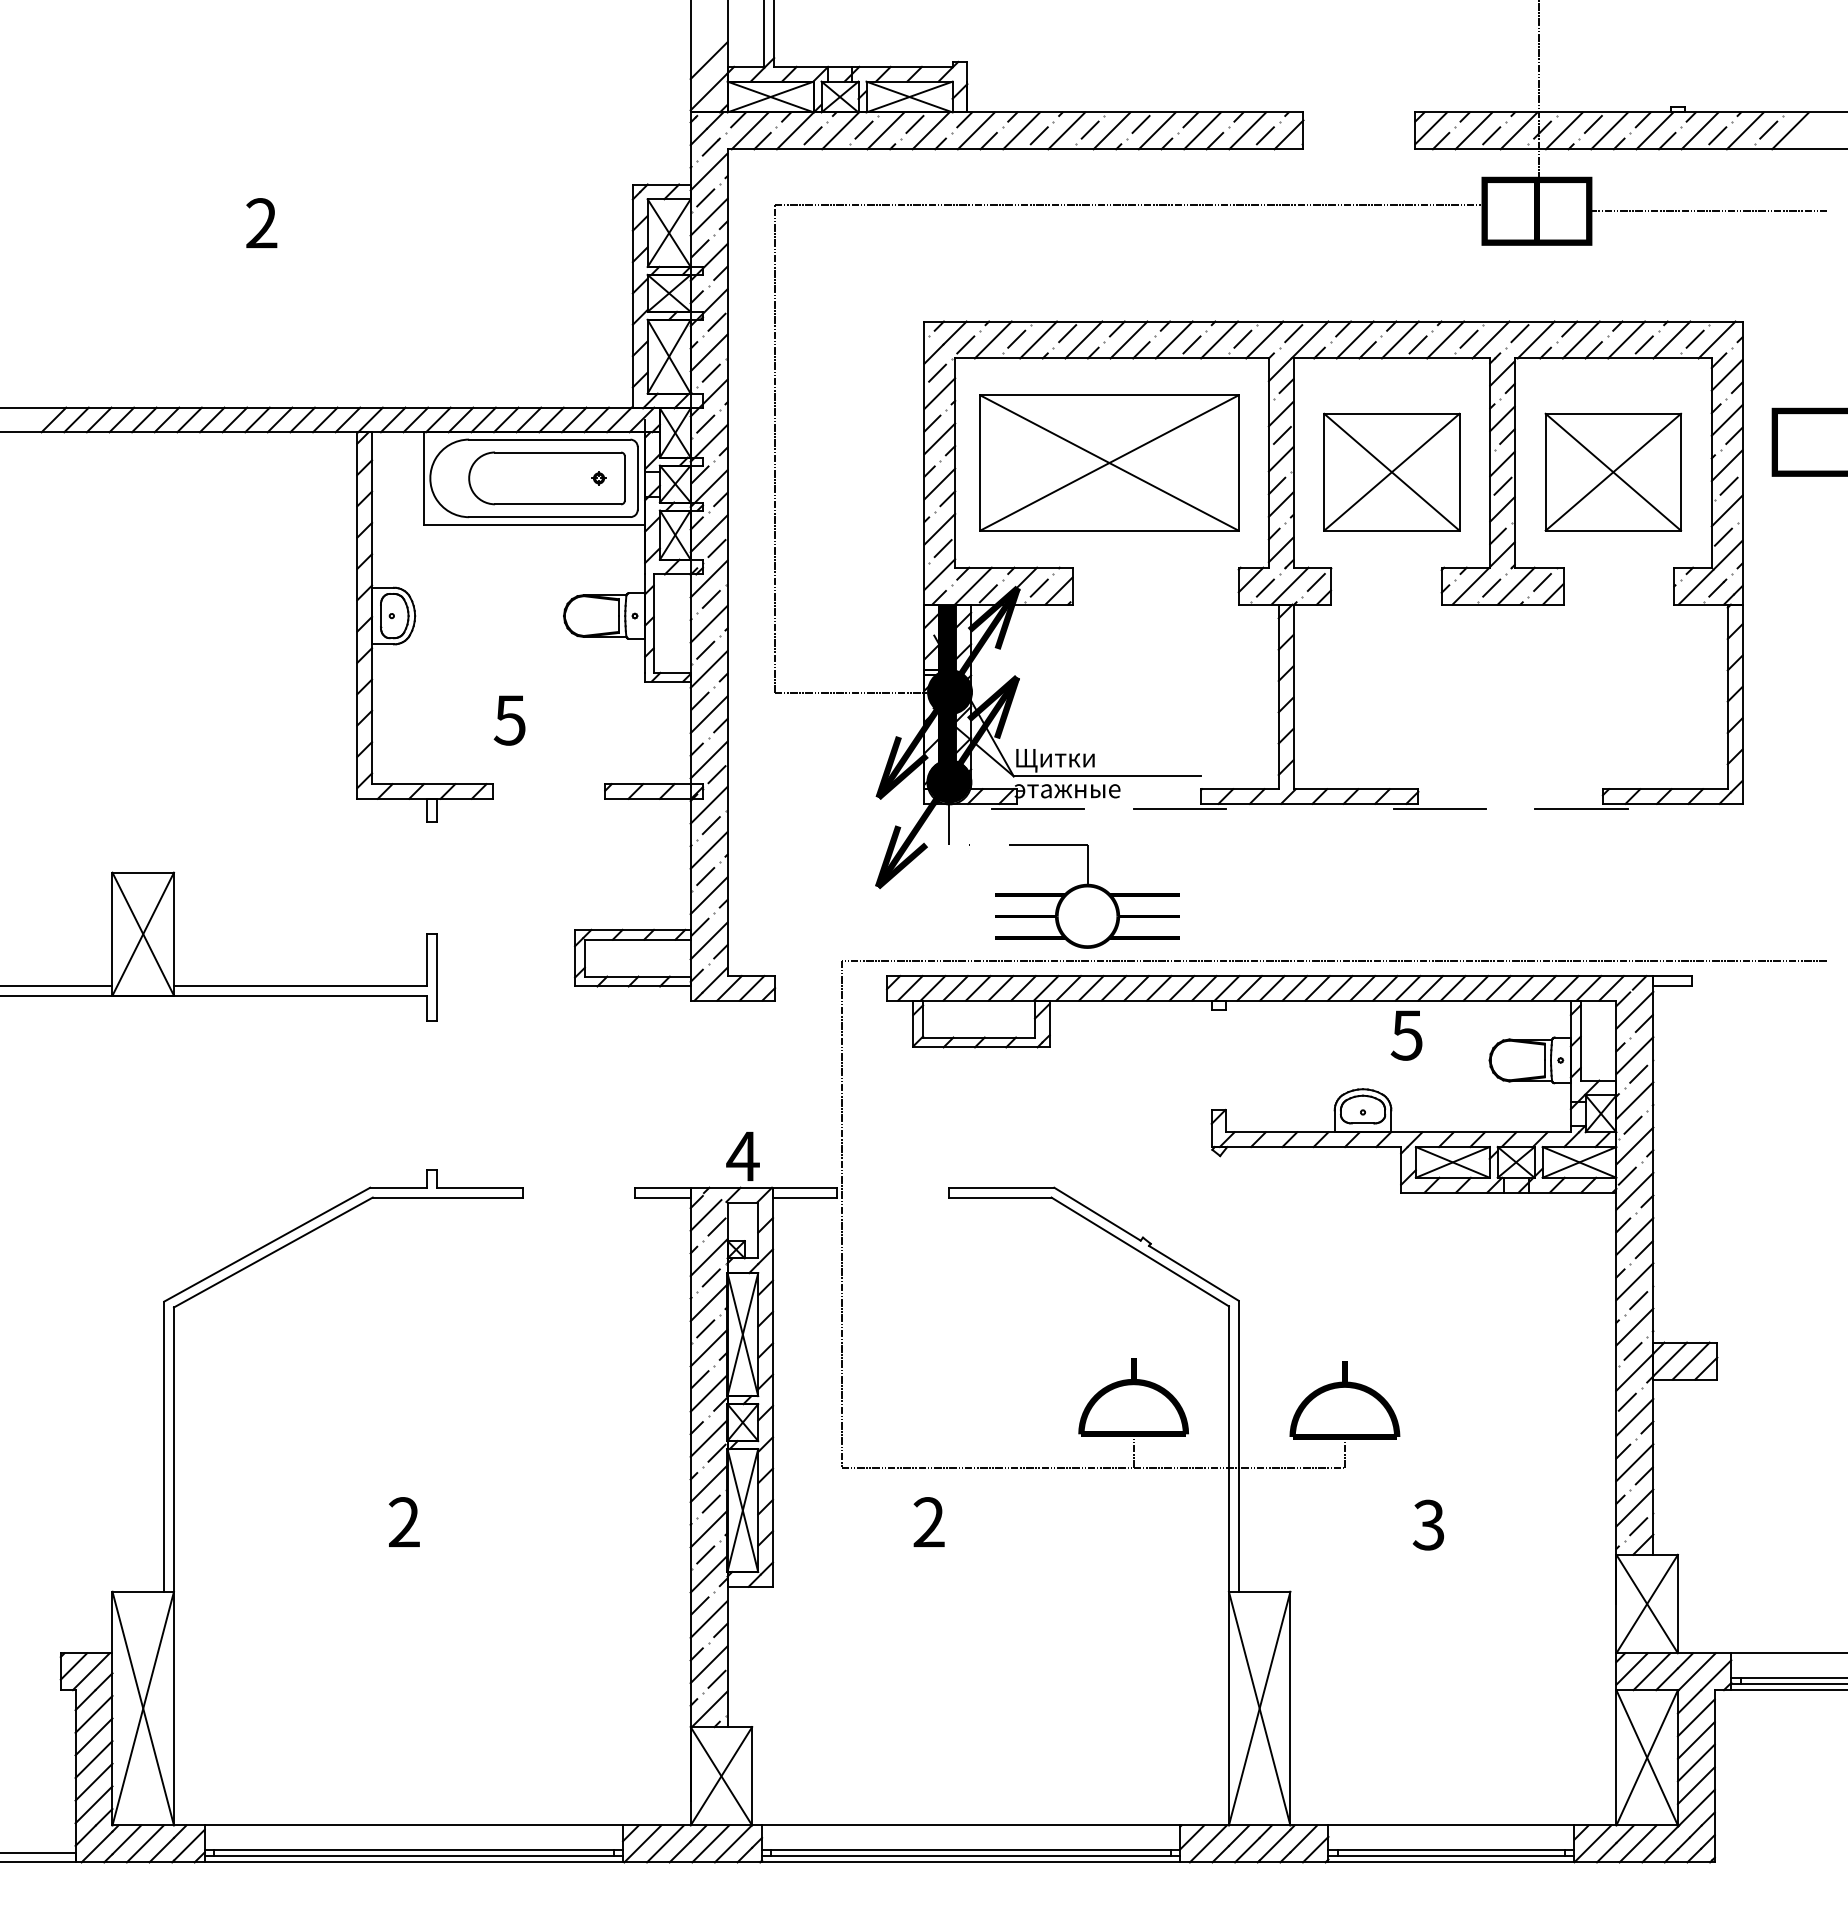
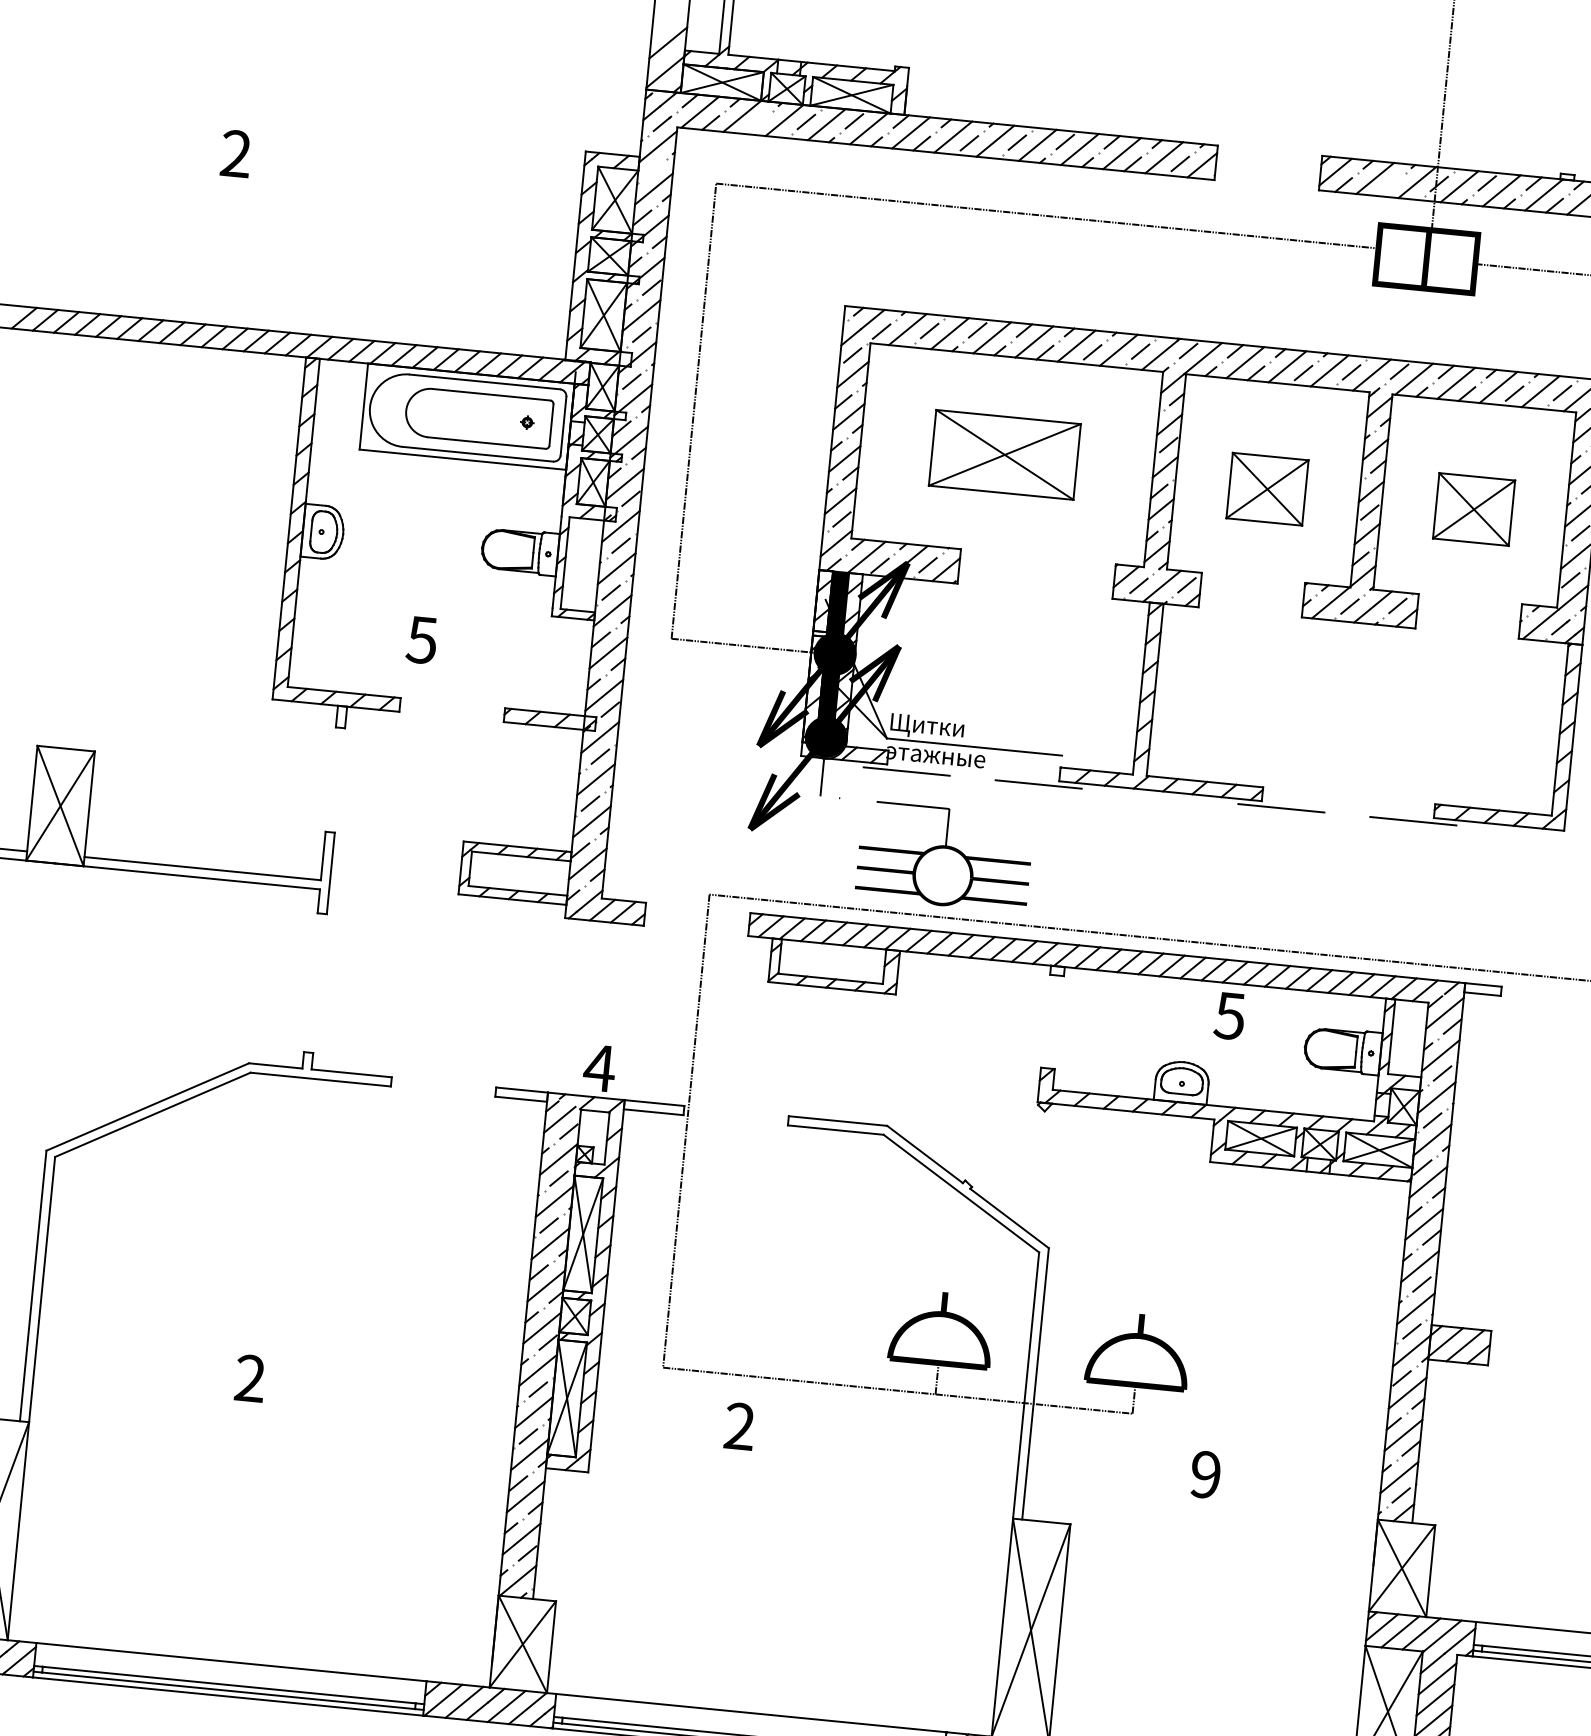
line: (812, 135) -> (757, 122), removed
line: (1491, 135) -> (1391, 184), removed
line: (705, 197) -> (652, 170), removed
part: (1109, 462) -> (1004, 454), size x0.6
part: (1391, 471) -> (1267, 488), size x0.6
part: (1613, 471) -> (1474, 508), size x0.6
text: (1428, 1524) -> (1205, 1474), 3 -> 9

